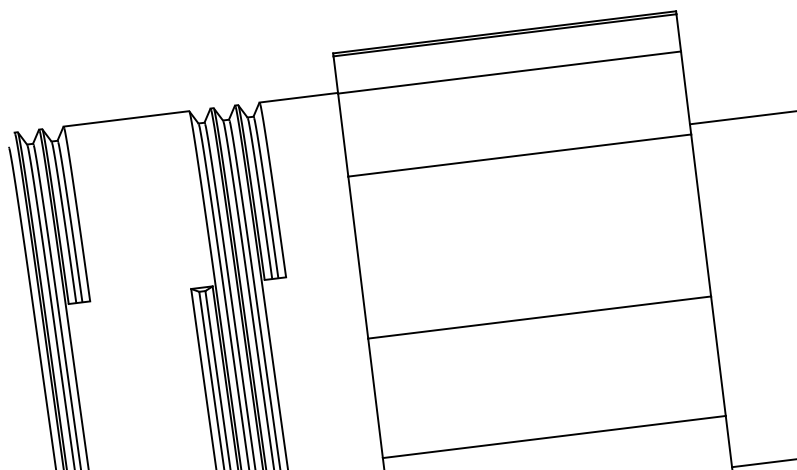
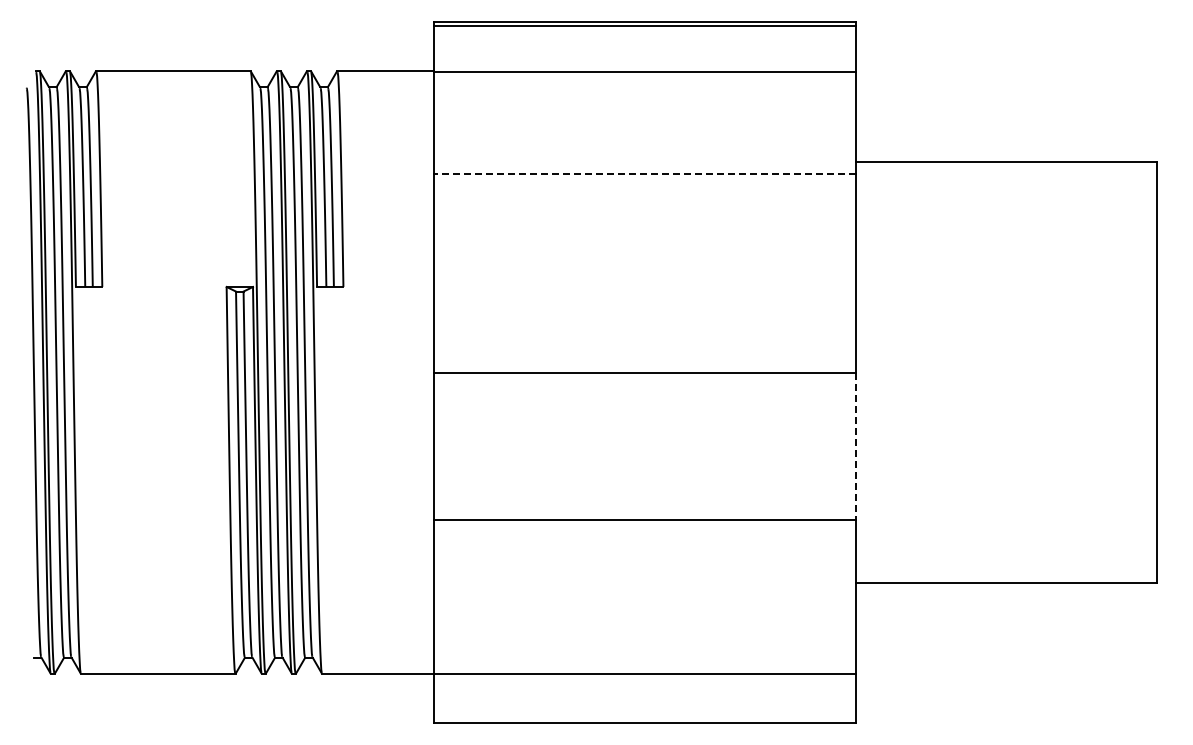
line: (519, 155) -> (644, 174), solid -> dashed
line: (718, 355) -> (855, 446), solid -> dashed

